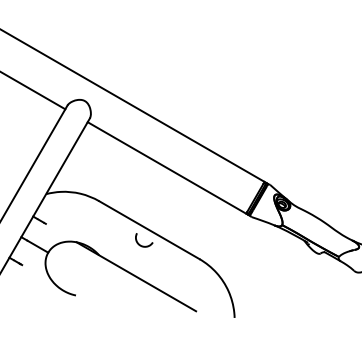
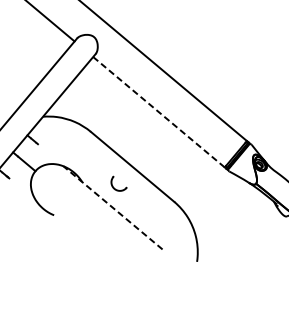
line: (166, 167) -> (158, 111), solid -> dashed
part: (144, 240) -> (119, 184), moved
line: (136, 276) -> (113, 207), solid -> dashed

